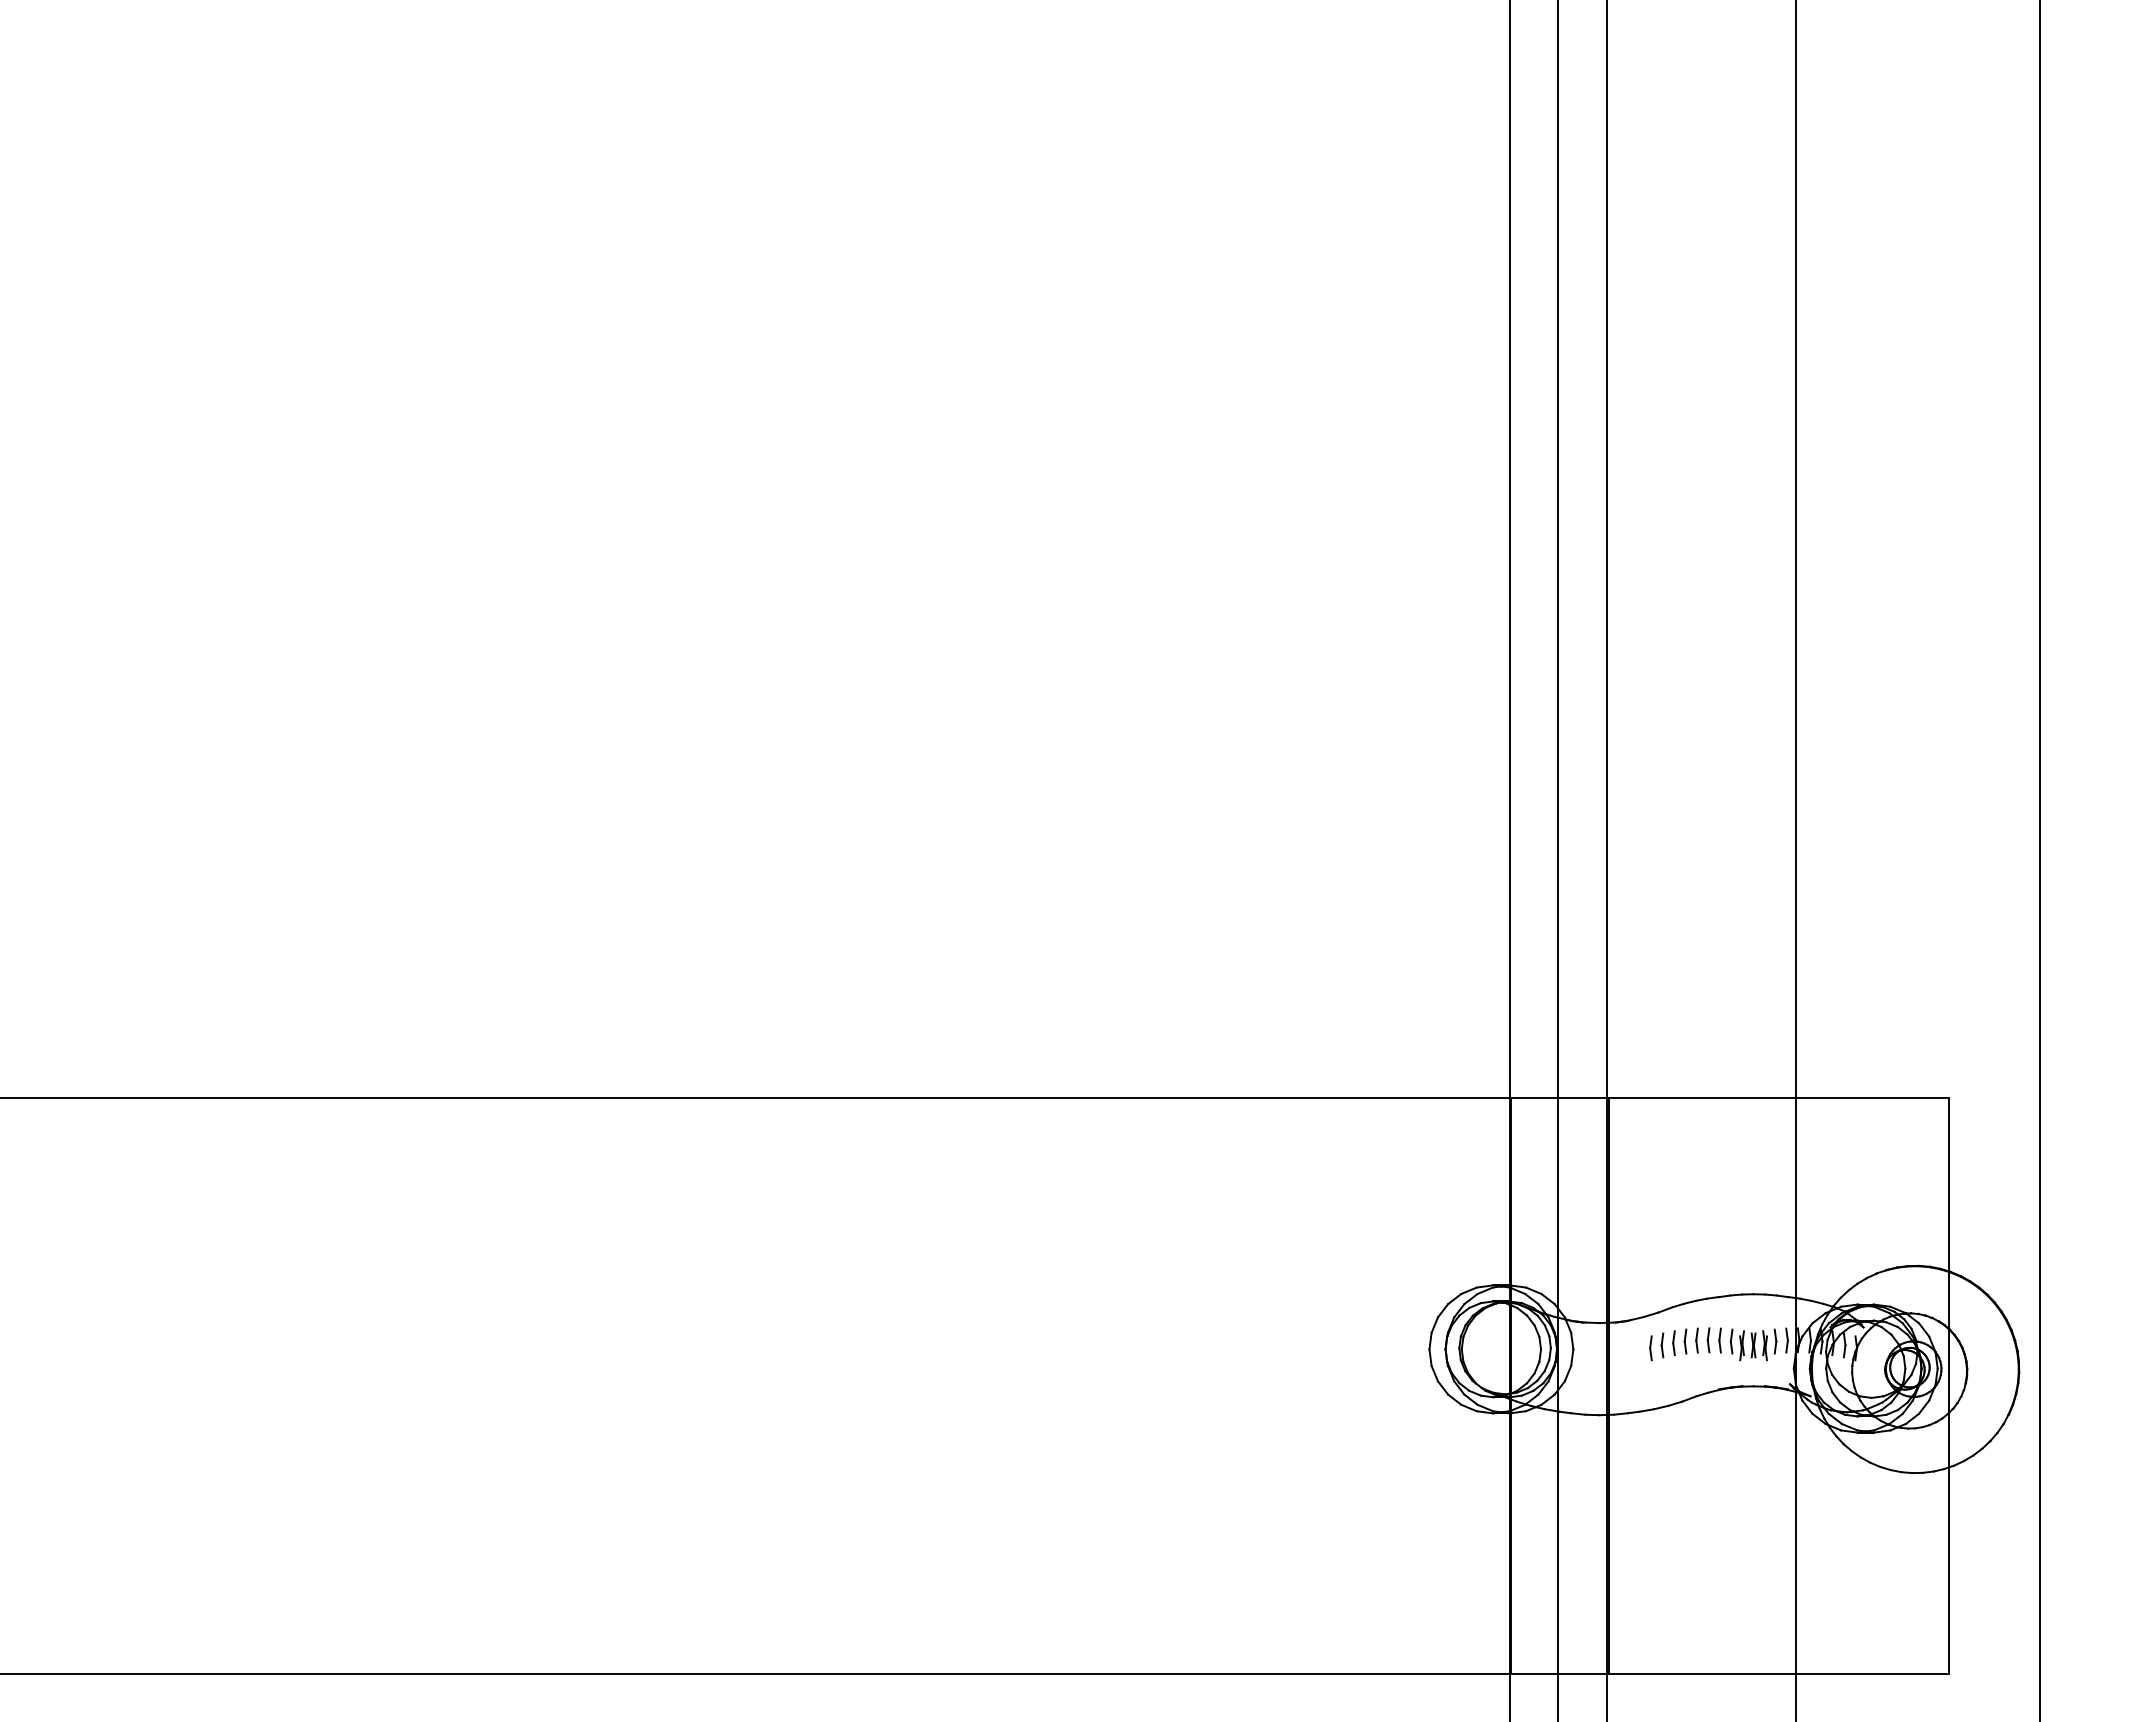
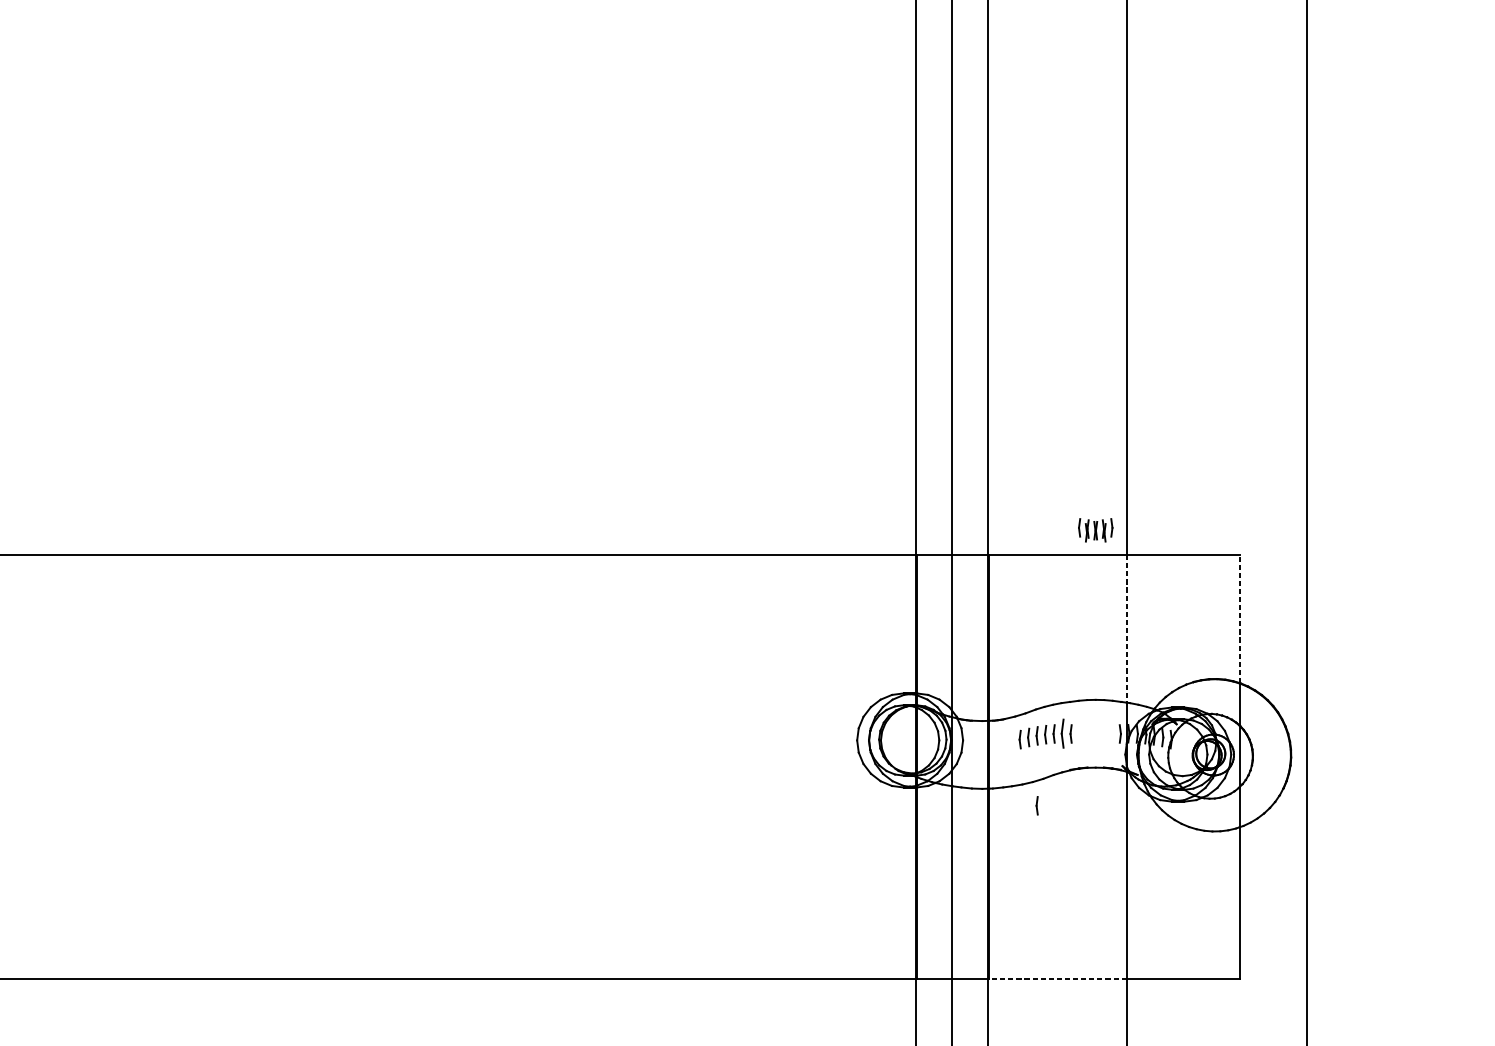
line: (1949, 1184) -> (1239, 619), solid -> dashed
line: (1795, 1198) -> (1126, 629), solid -> dashed
part: (1708, 1340) -> (1062, 733), size x1.6
part: (1753, 1344) -> (1095, 530), moved
line: (1673, 1438) -> (1036, 806), added
line: (1701, 1674) -> (1057, 979), solid -> dashed

